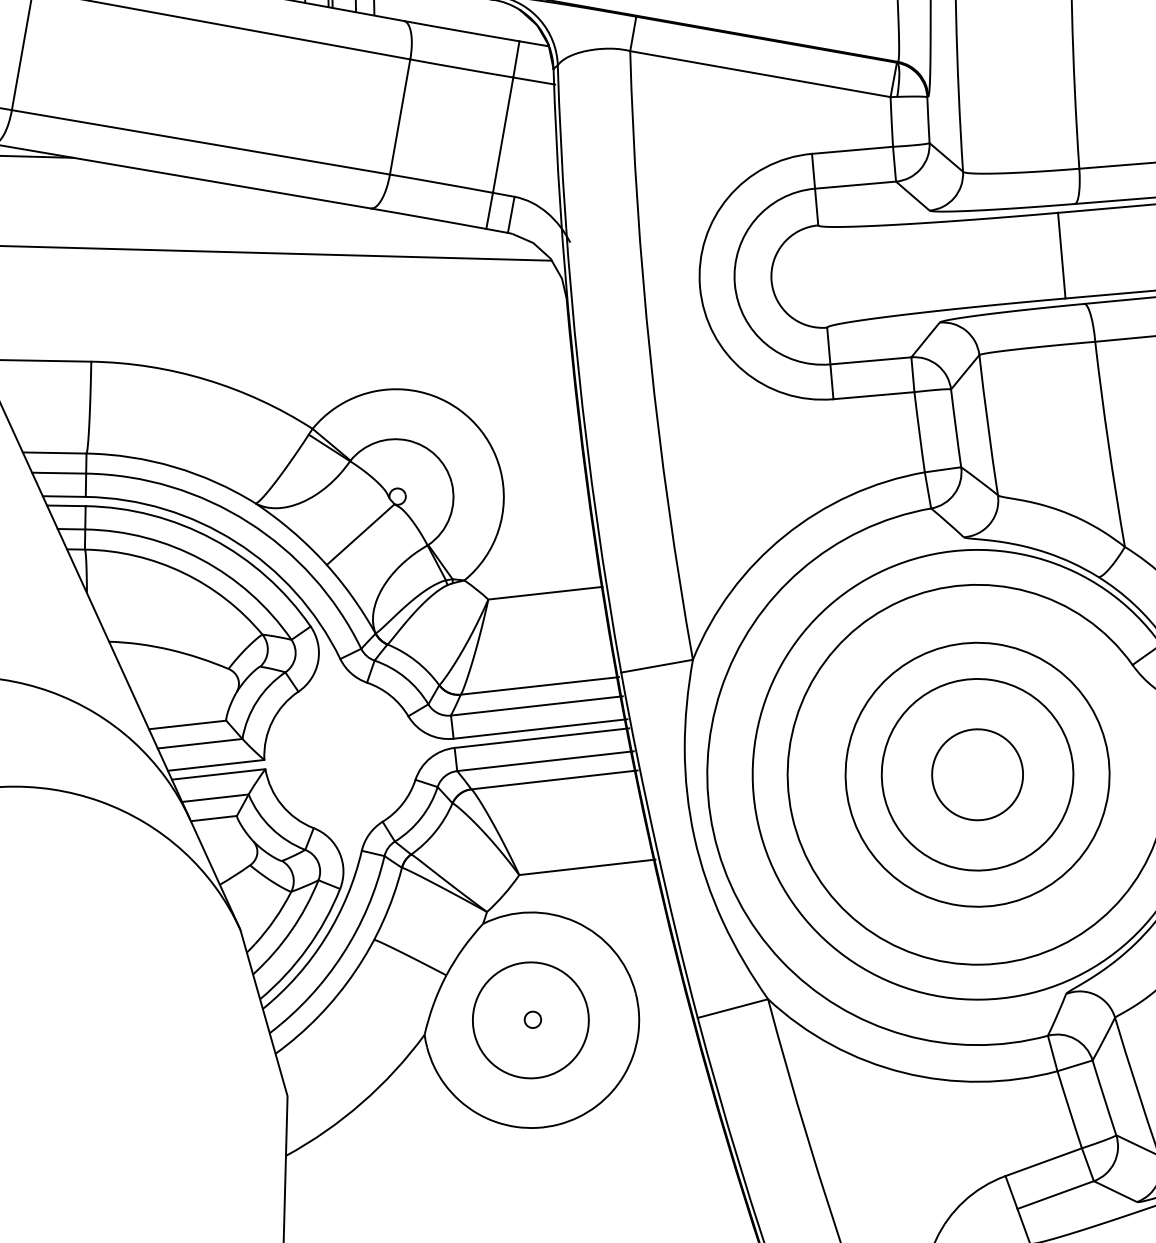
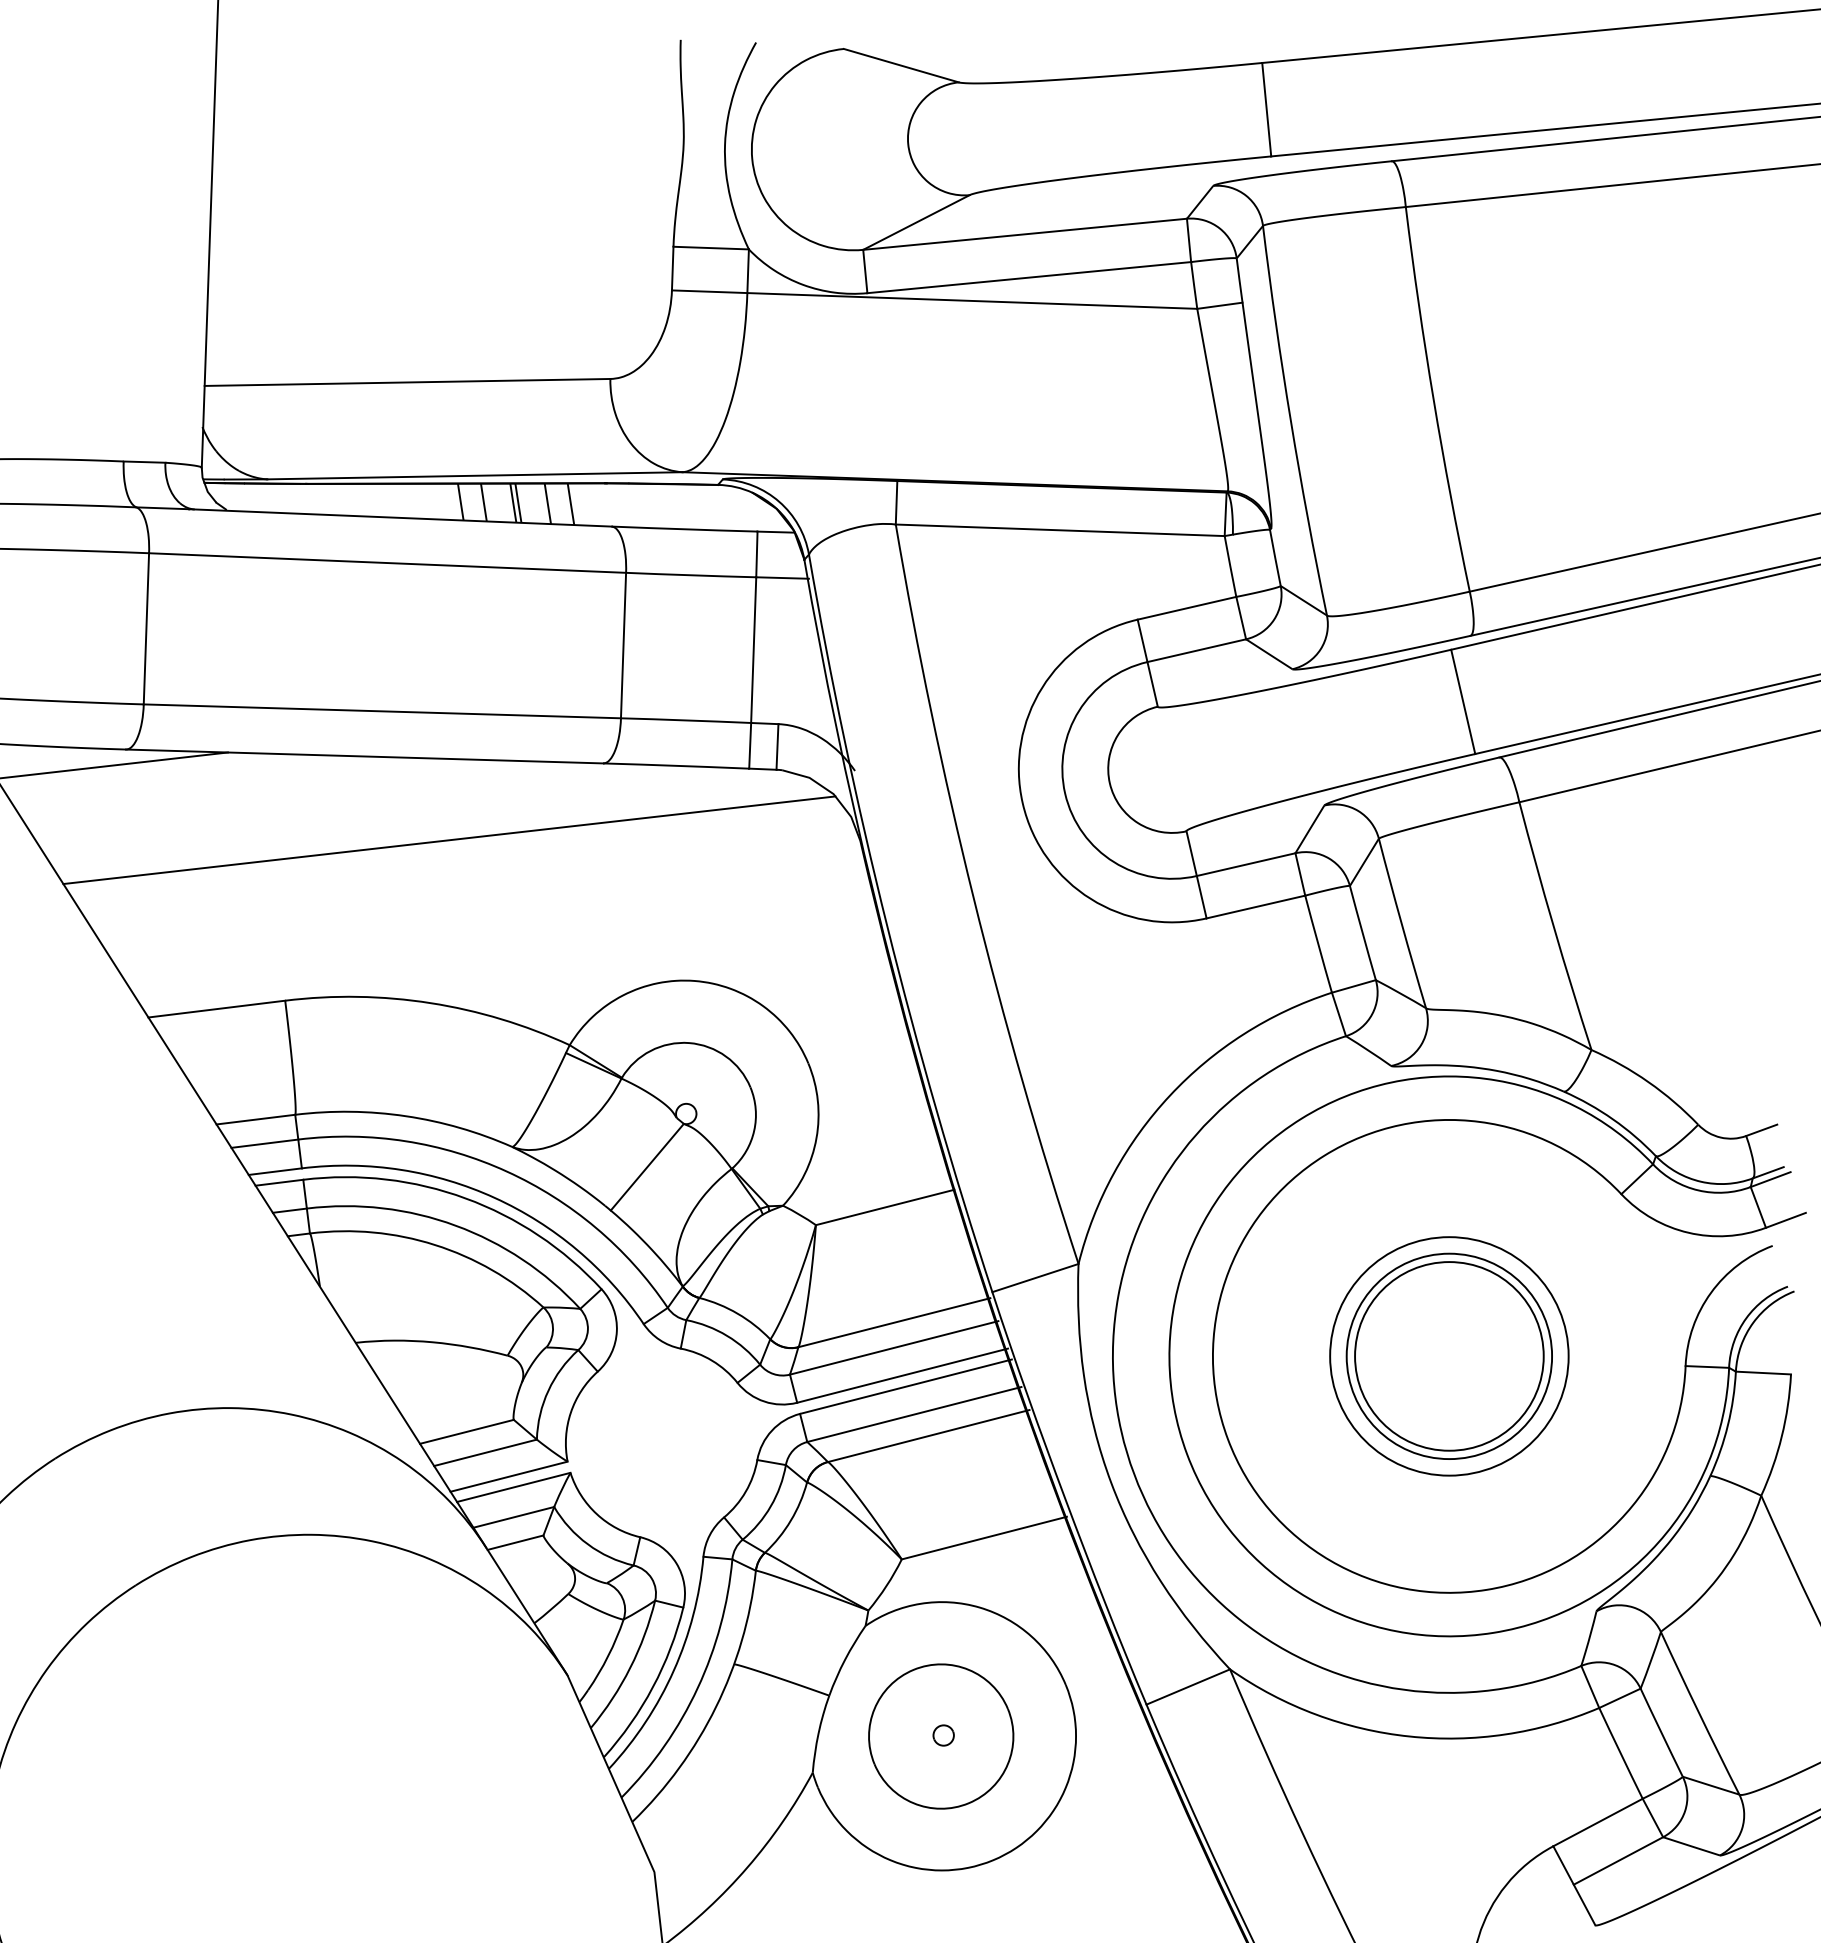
circle: (977, 774) -> (1449, 1356), size x0.62
circle: (977, 774) -> (1449, 1356), size x1.67

